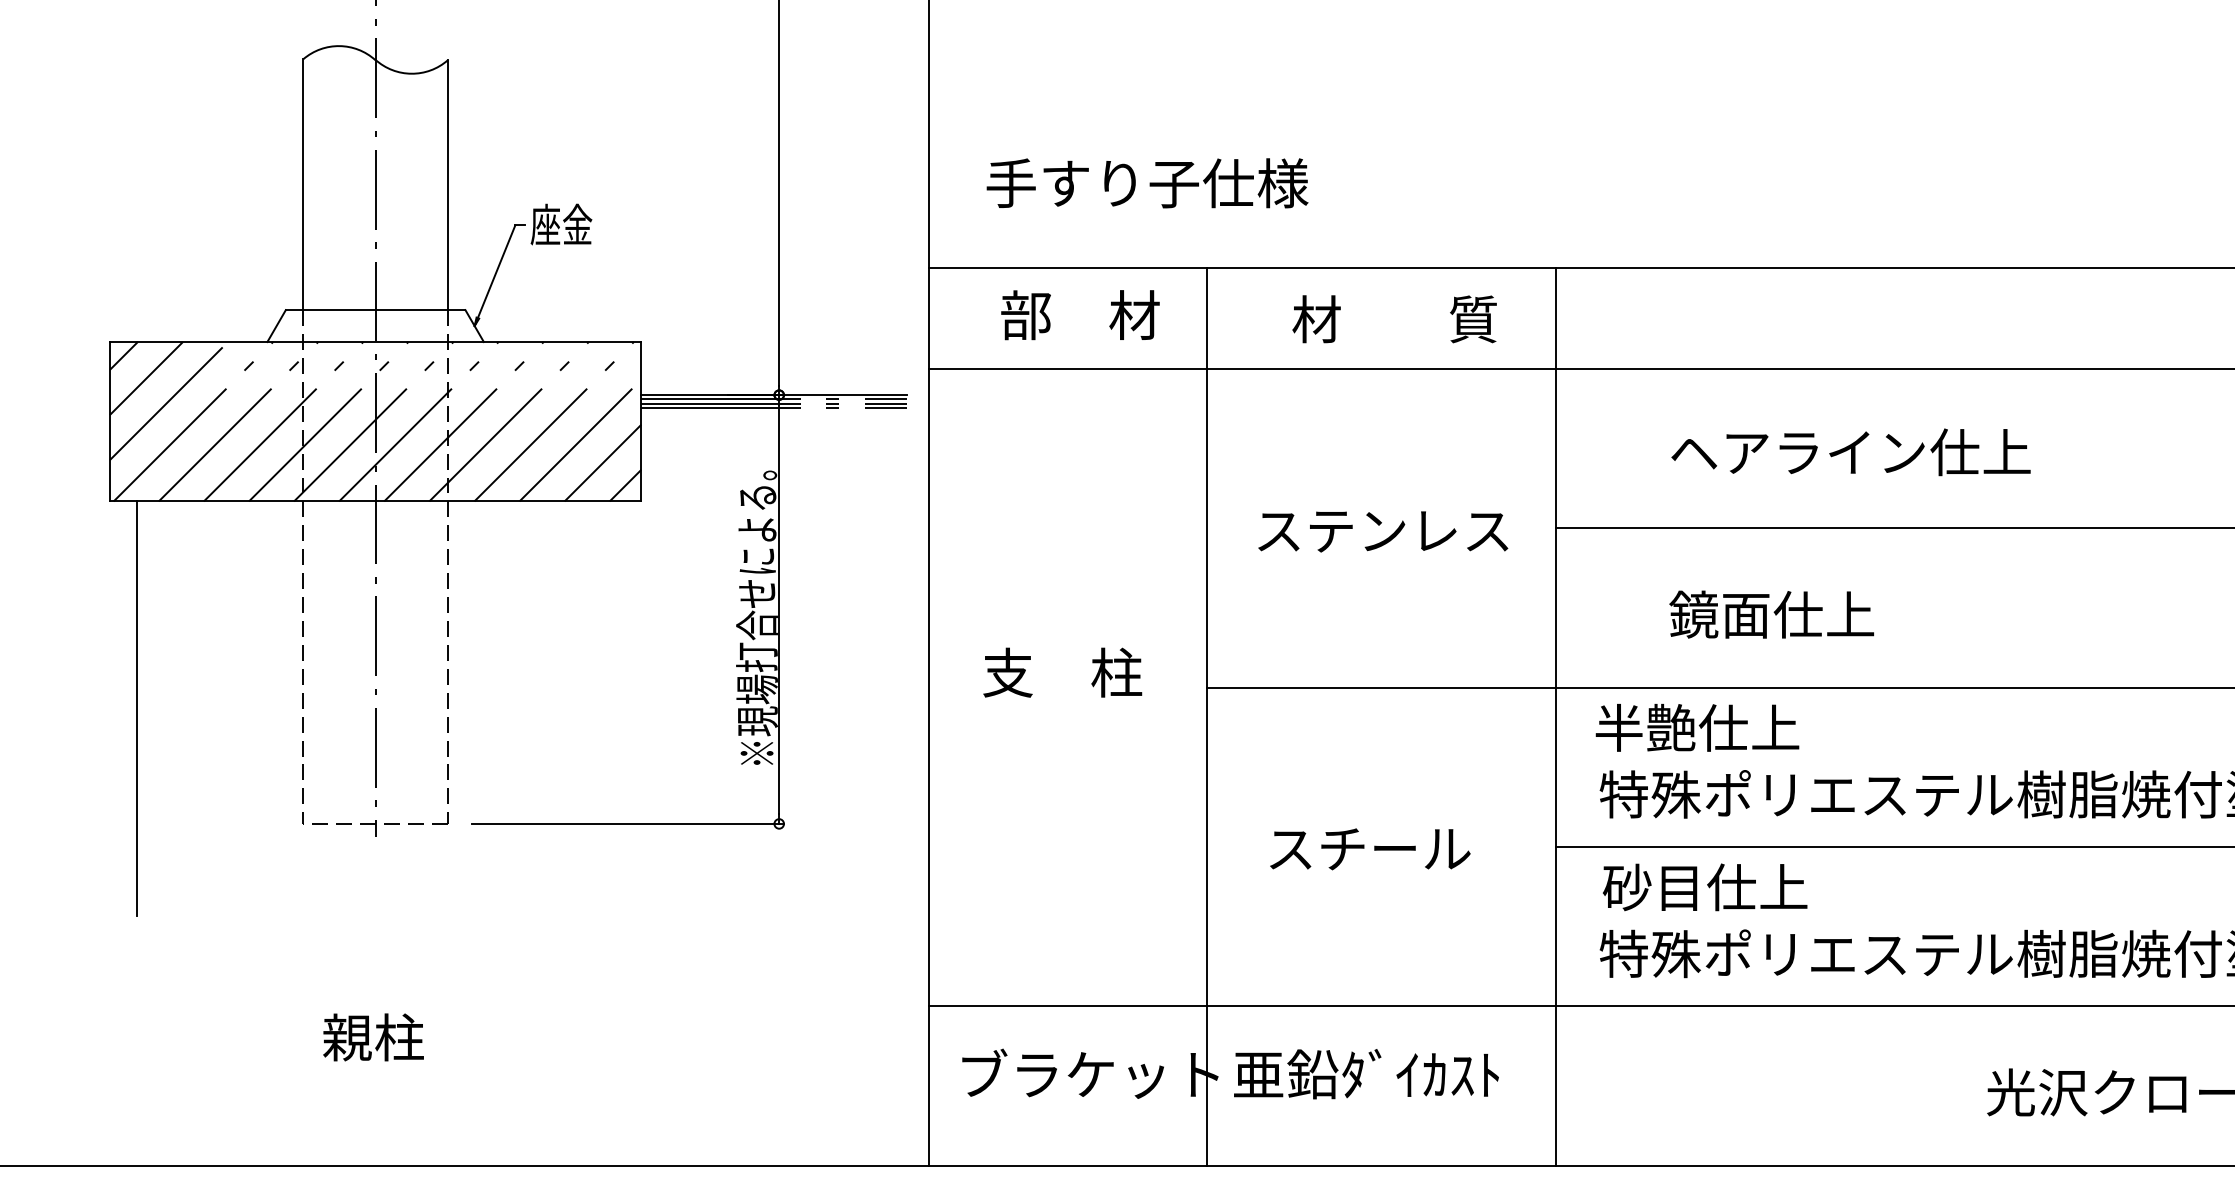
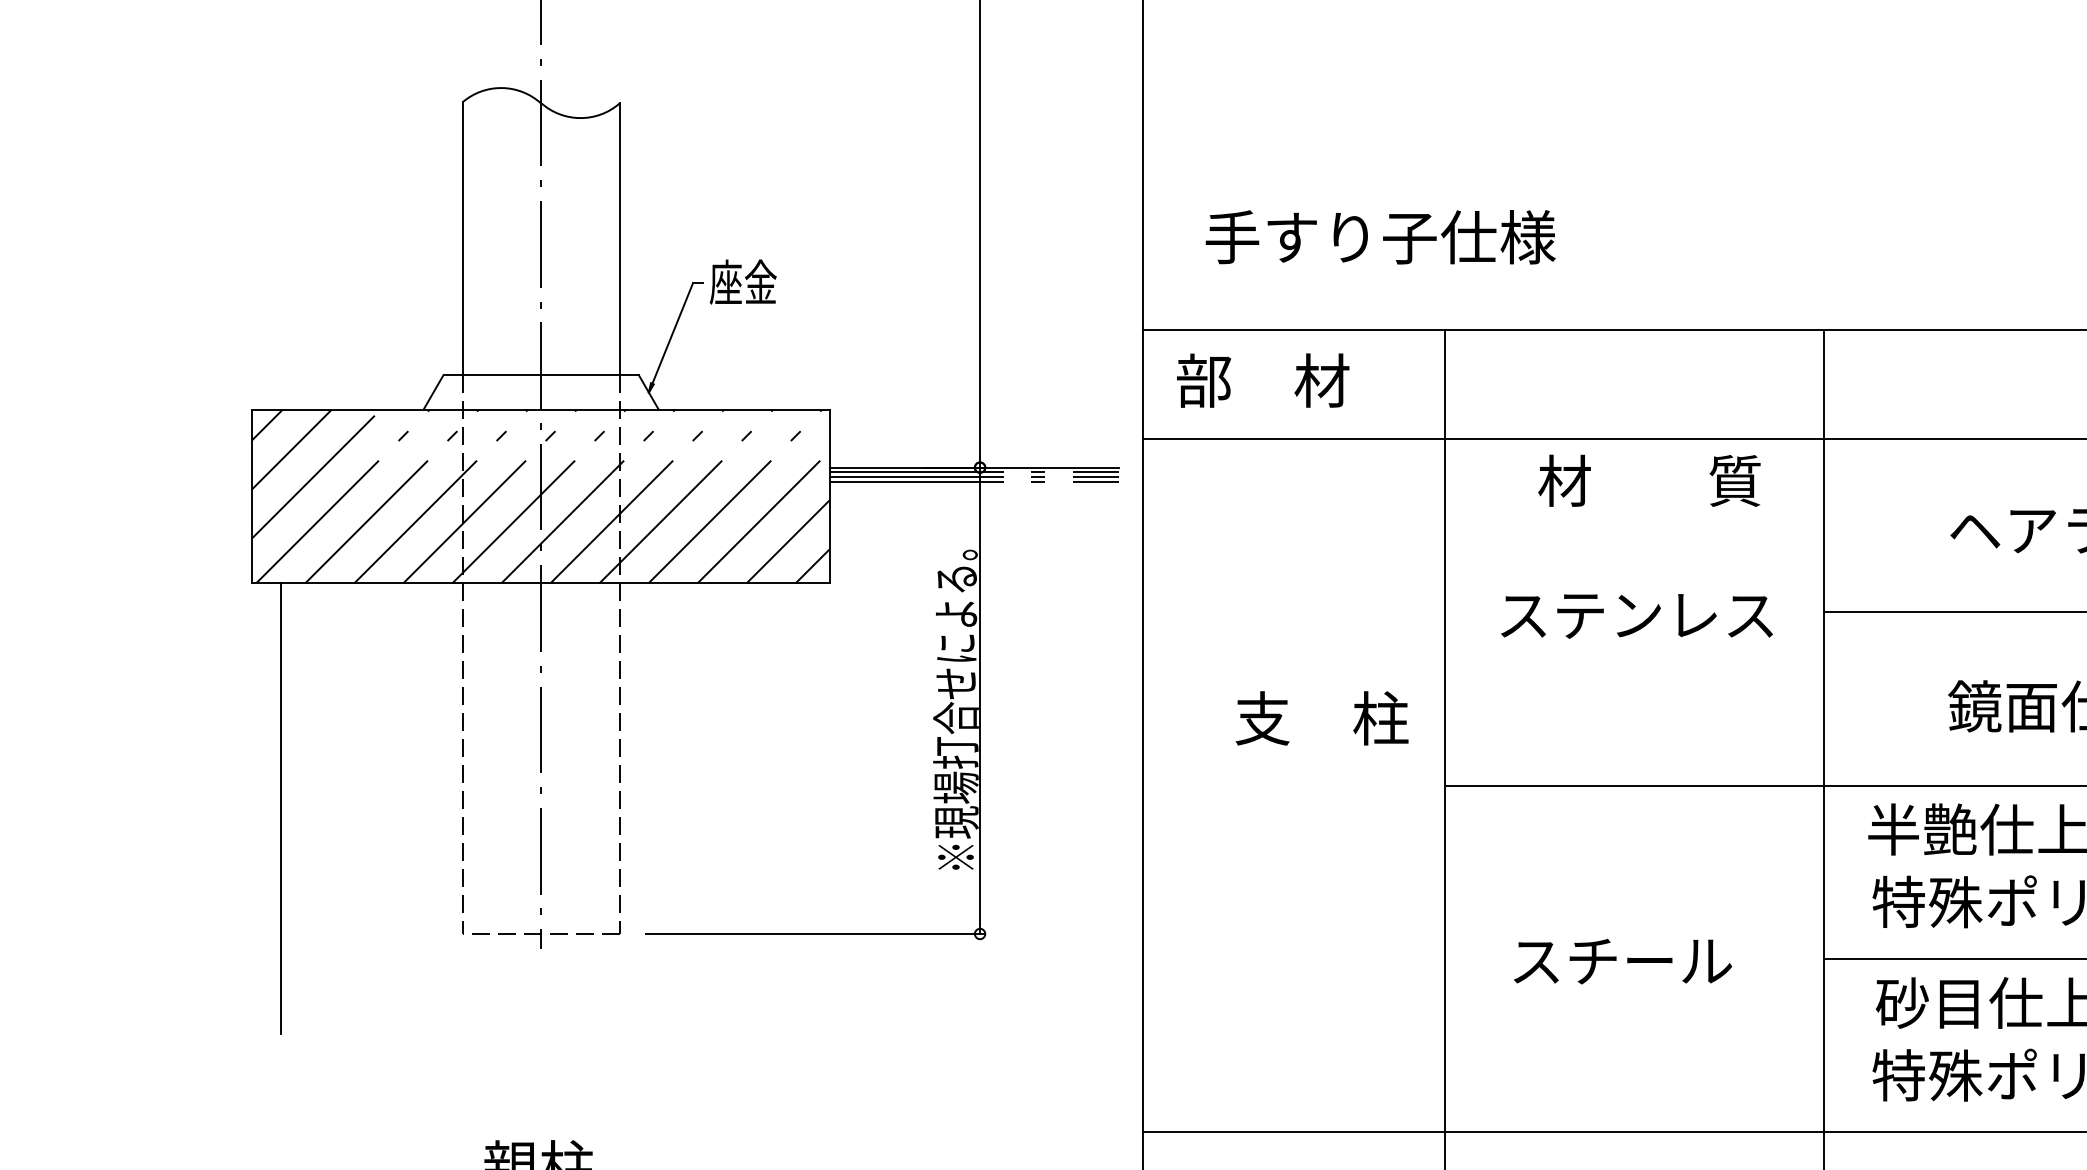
text: (1080, 315) -> (1263, 381), moved
text: (1394, 319) -> (1649, 481), moved
text: (1062, 672) -> (1321, 718), moved

